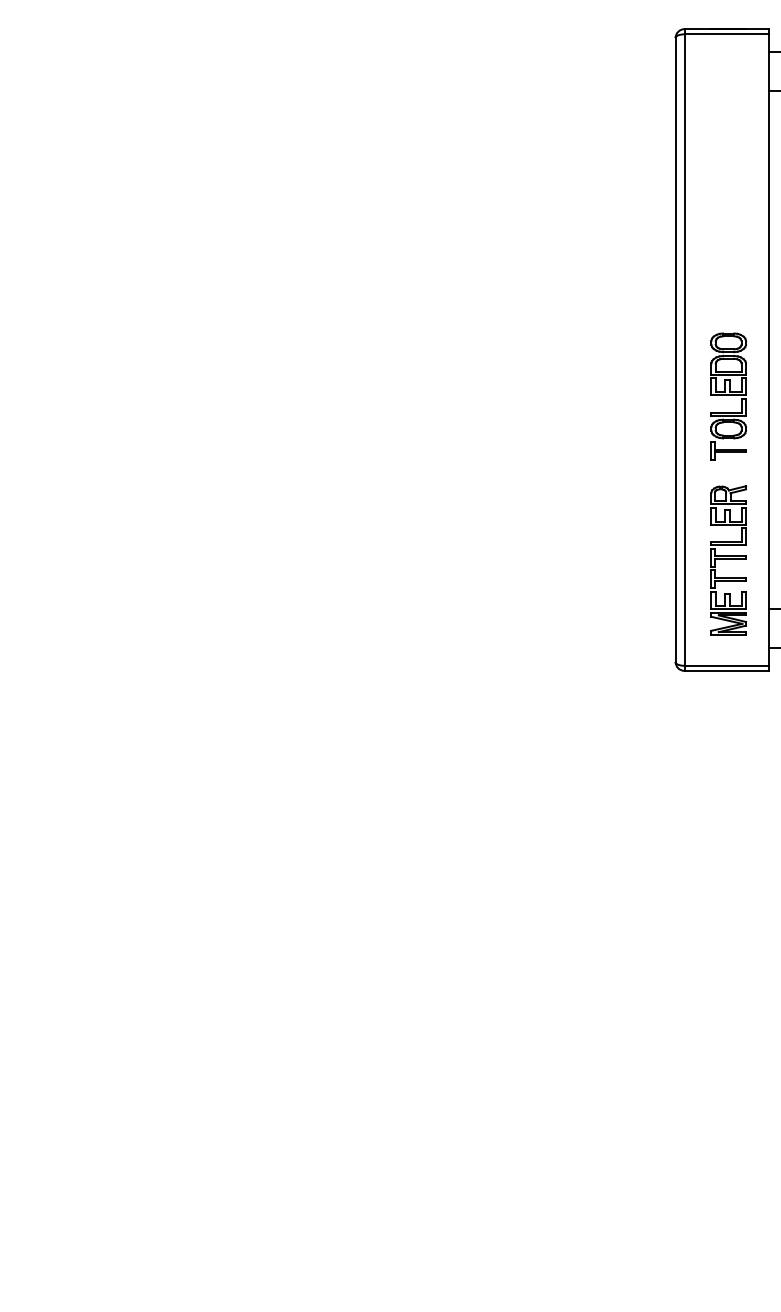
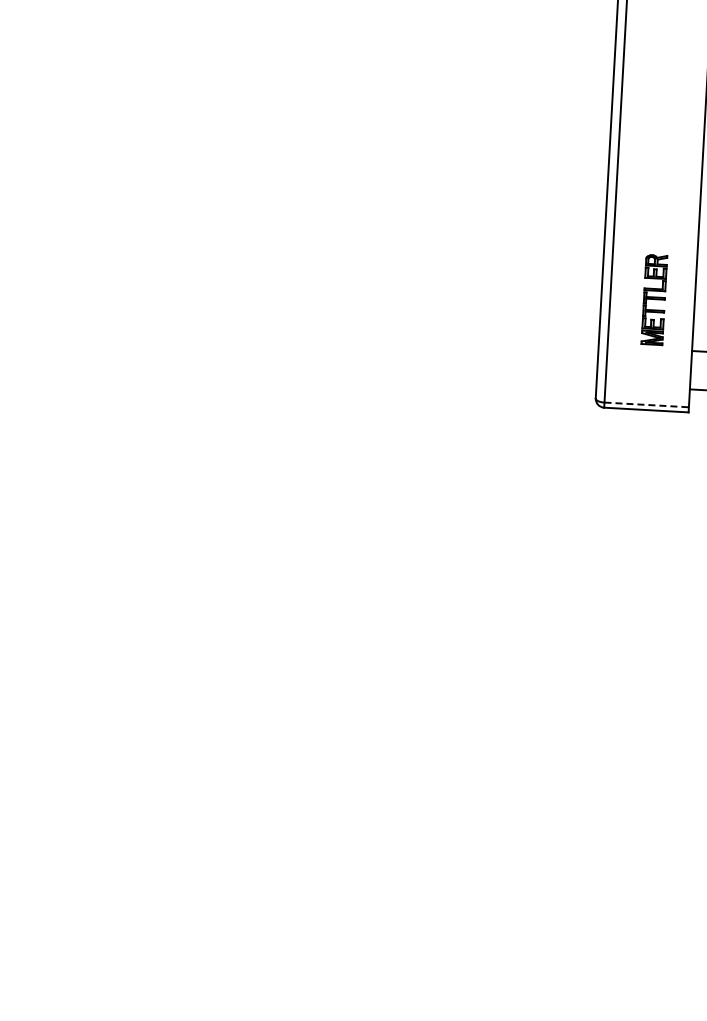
part: (728, 396) -> (663, 136), removed
part: (728, 560) -> (654, 299), size x0.6
line: (727, 665) -> (647, 404), solid -> dashed

